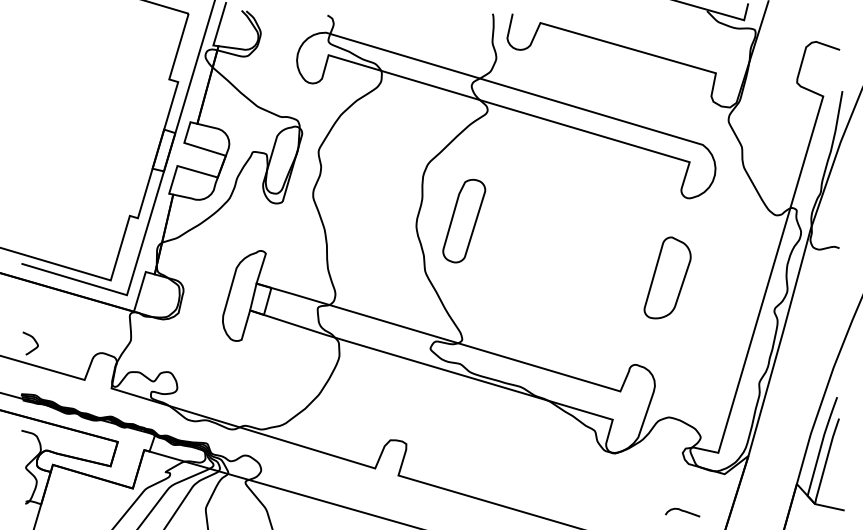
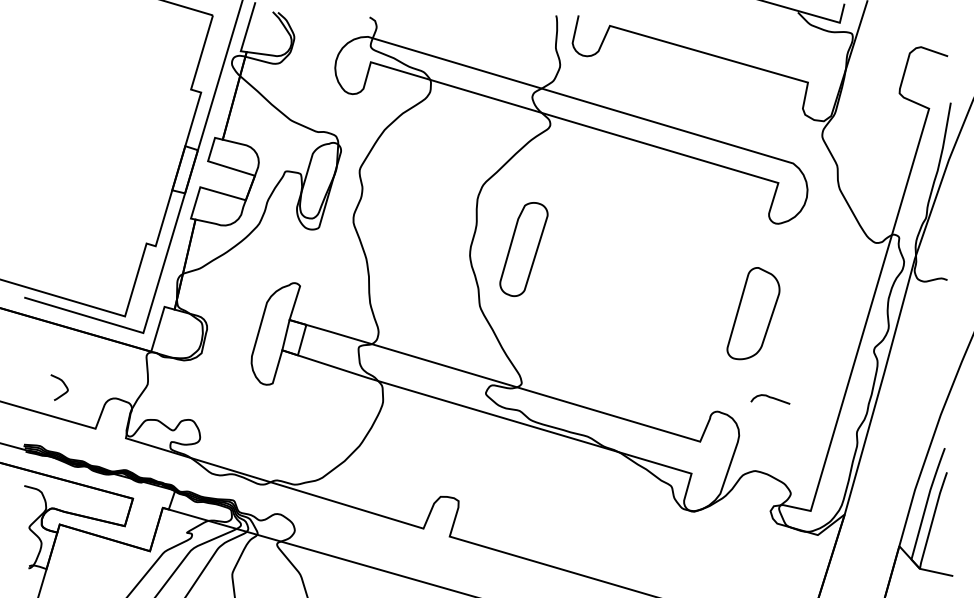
curve: (34, 340) -> (63, 384), moved
curve: (682, 511) -> (770, 398), moved

